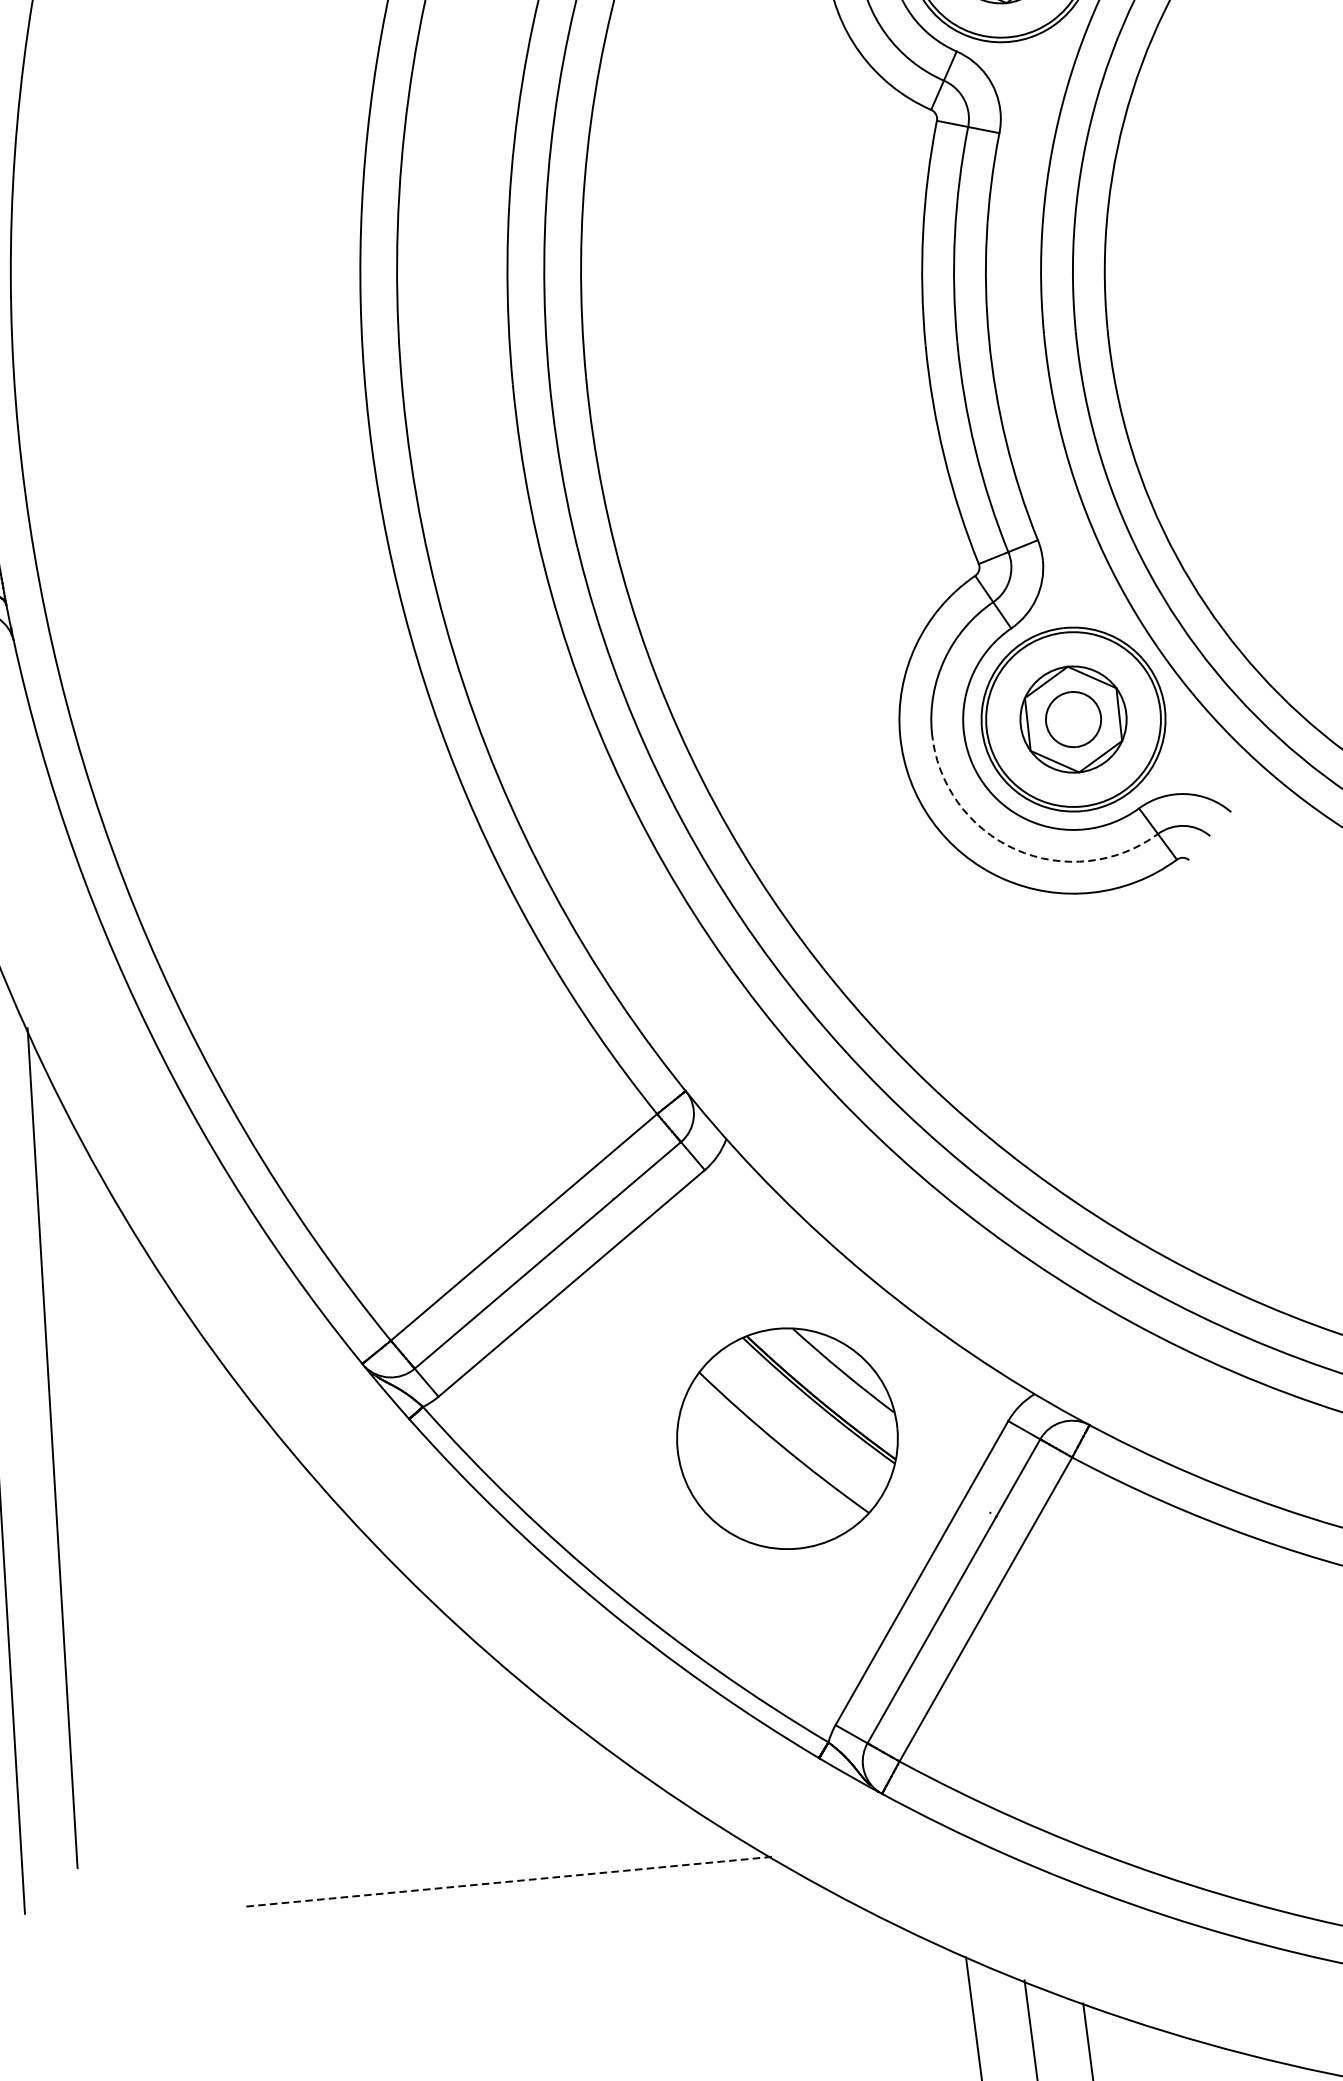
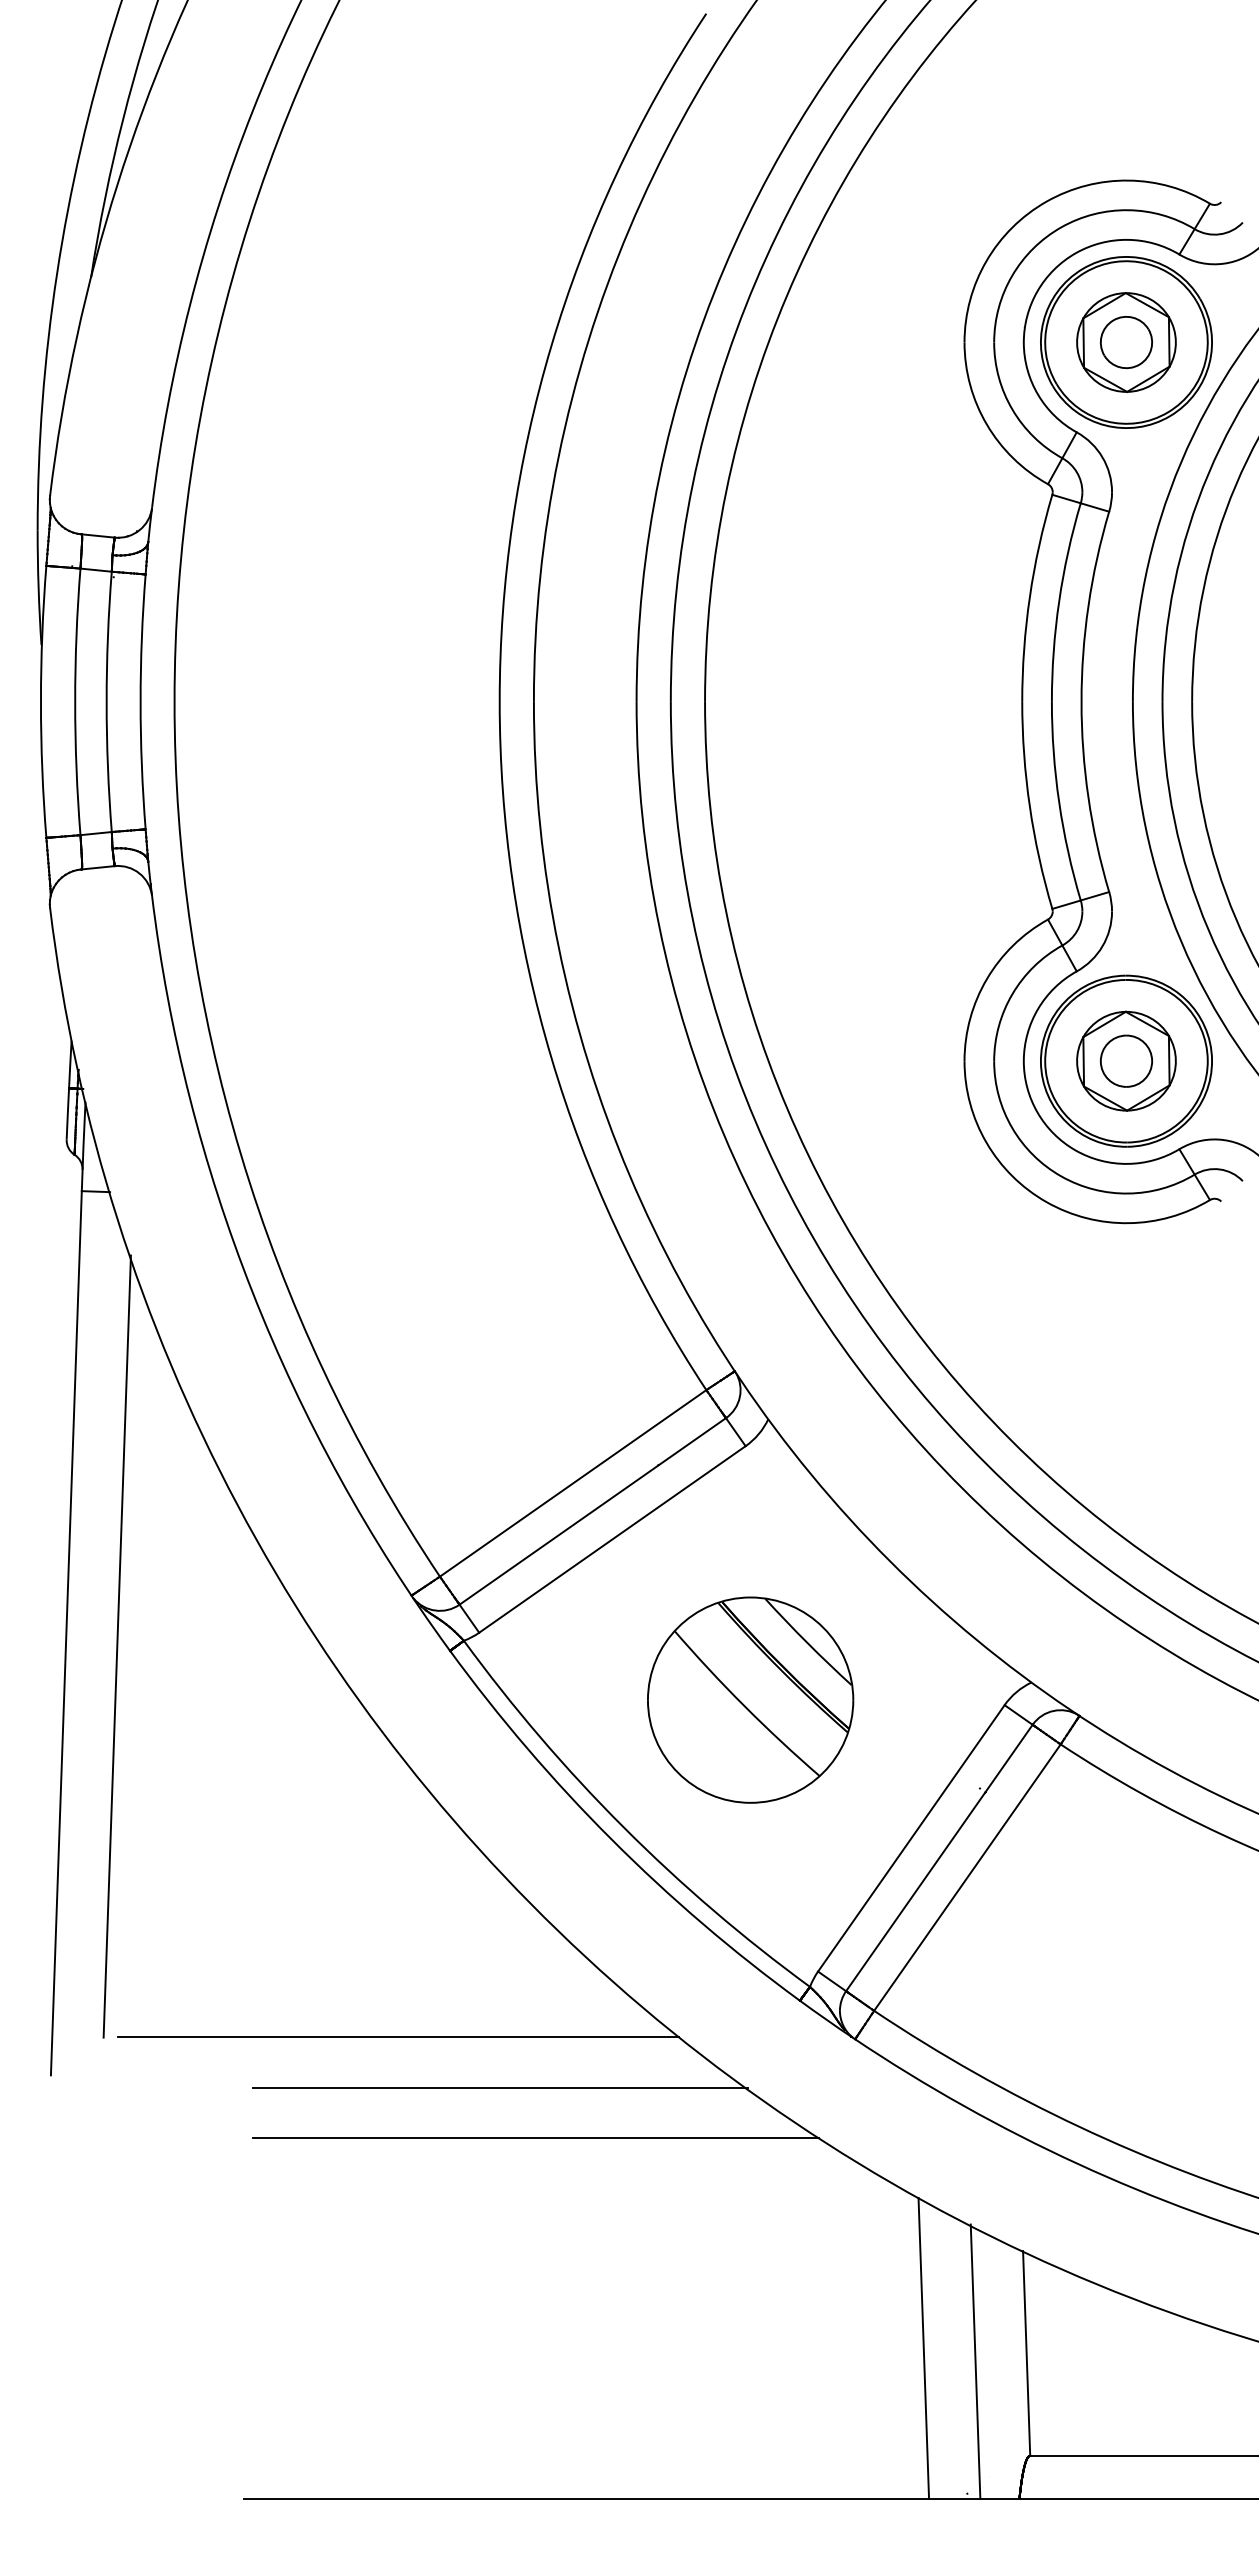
arc: (1015, 849) -> (1061, 1176), dashed -> solid
part: (787, 1438) -> (750, 1699), moved
line: (393, 1837) -> (398, 2036), added
line: (506, 1882) -> (499, 2088), dashed -> solid
line: (549, 1931) -> (535, 2137), added

